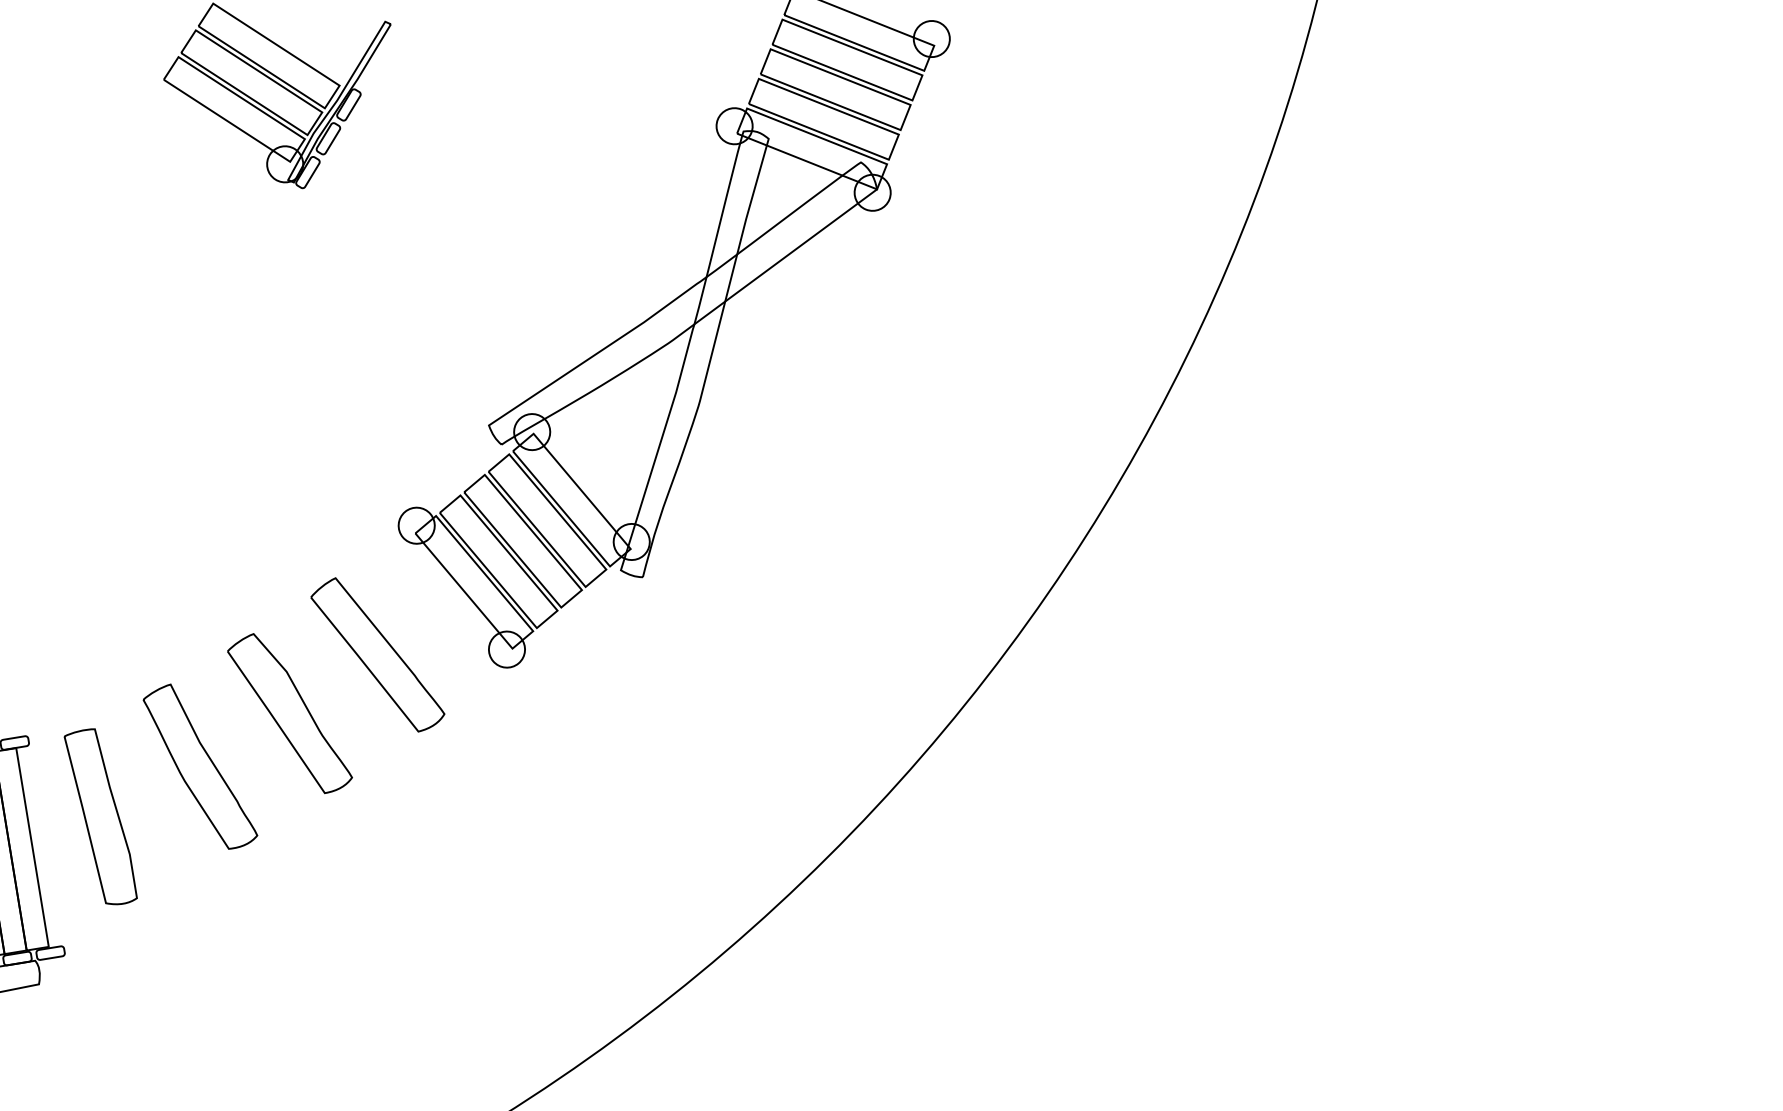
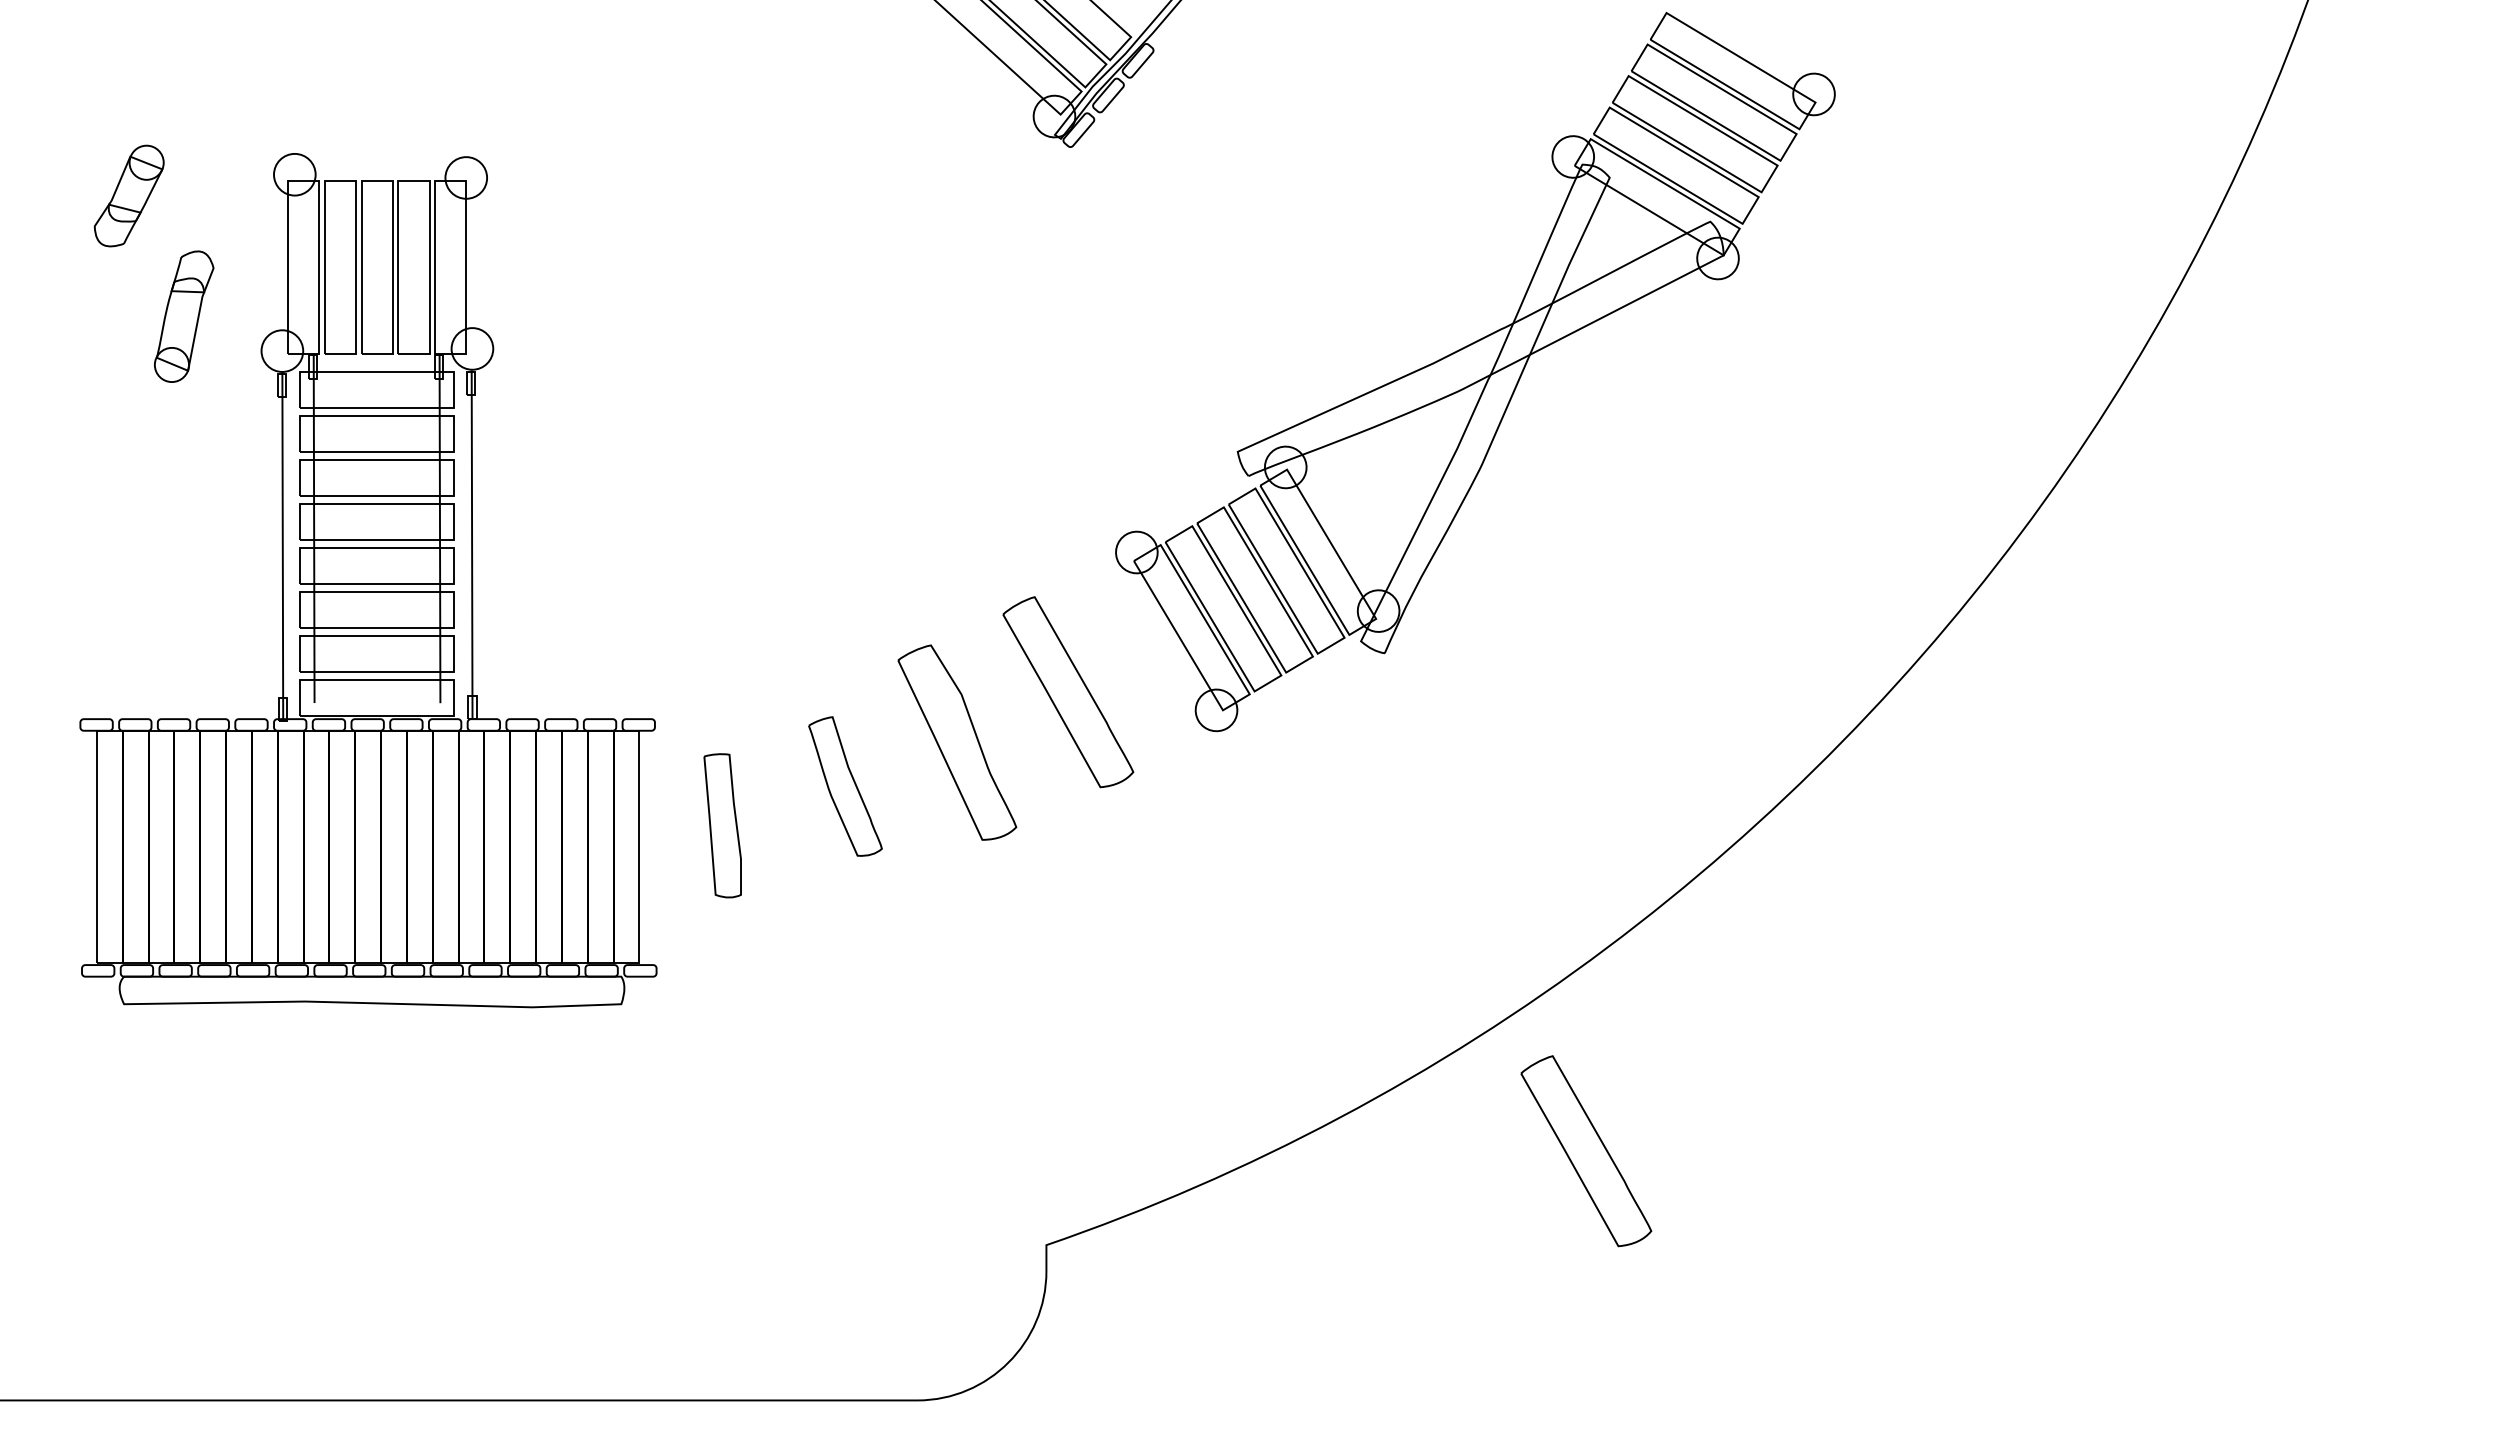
part: (200, 766) -> (845, 786), size x0.7
part: (100, 817) -> (722, 825), size x0.7
part: (885, 975) -> (1586, 1151), added

